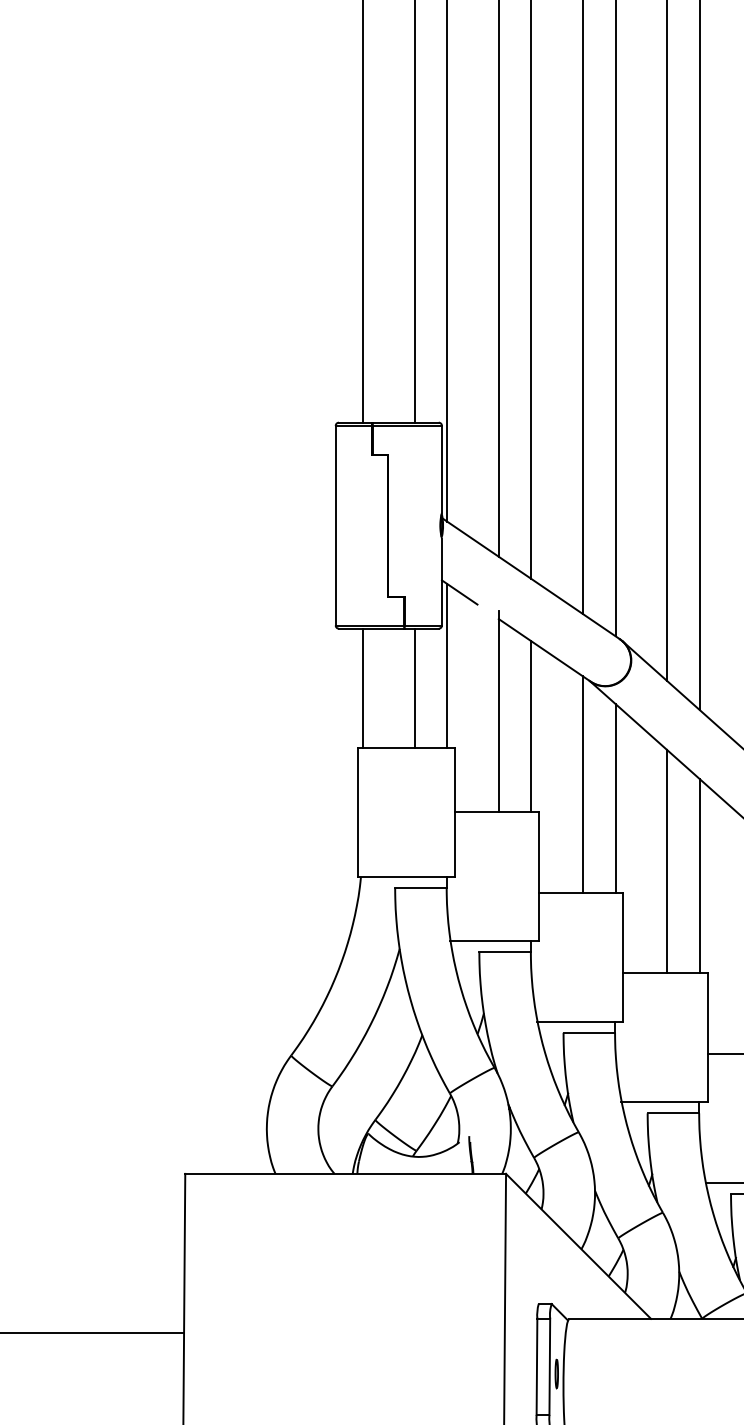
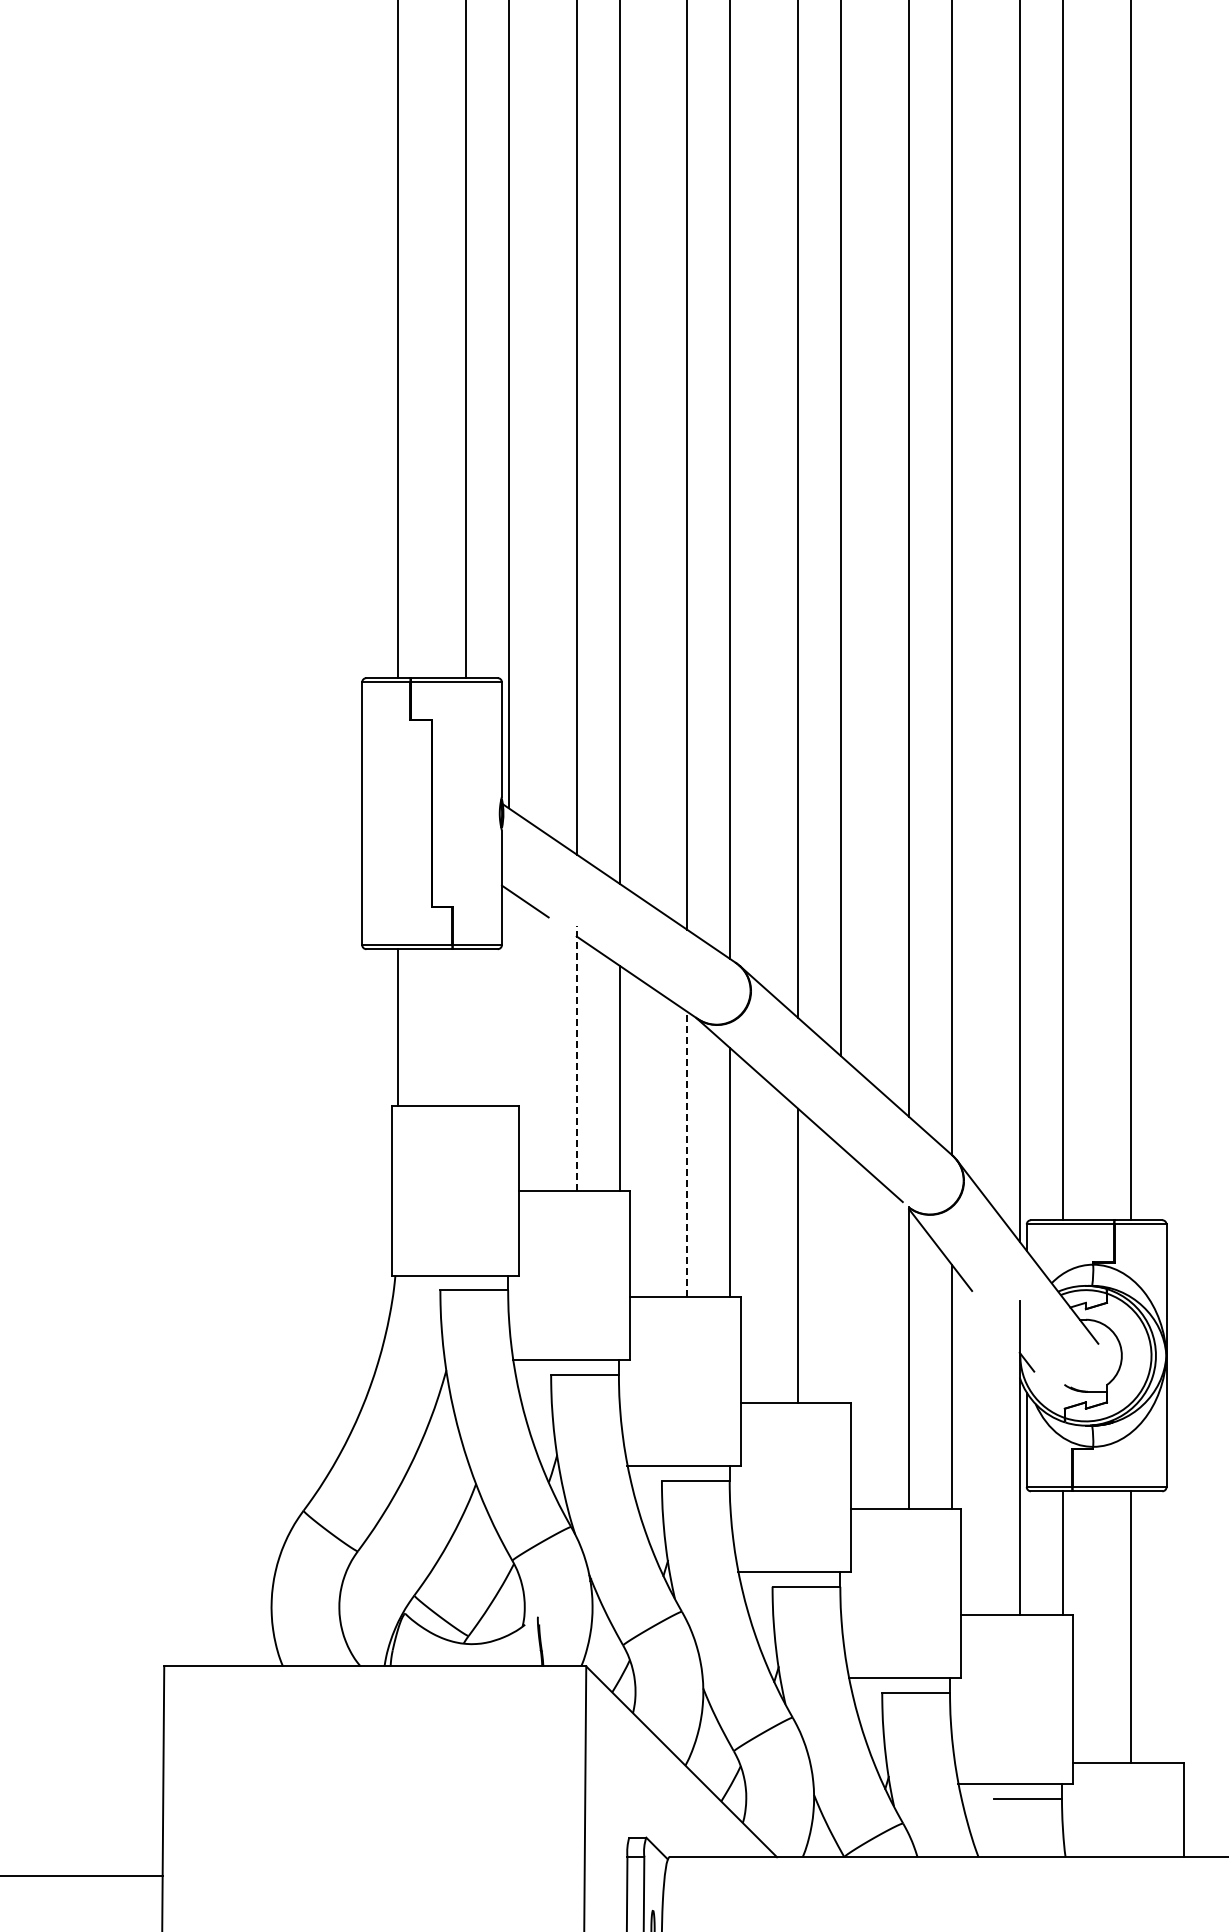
line: (446, 666) -> (508, 998), removed
line: (414, 688) -> (465, 1027), removed
line: (498, 711) -> (576, 1058), solid -> dashed
line: (583, 784) -> (687, 1153), solid -> dashed
line: (700, 875) -> (841, 1274), removed

